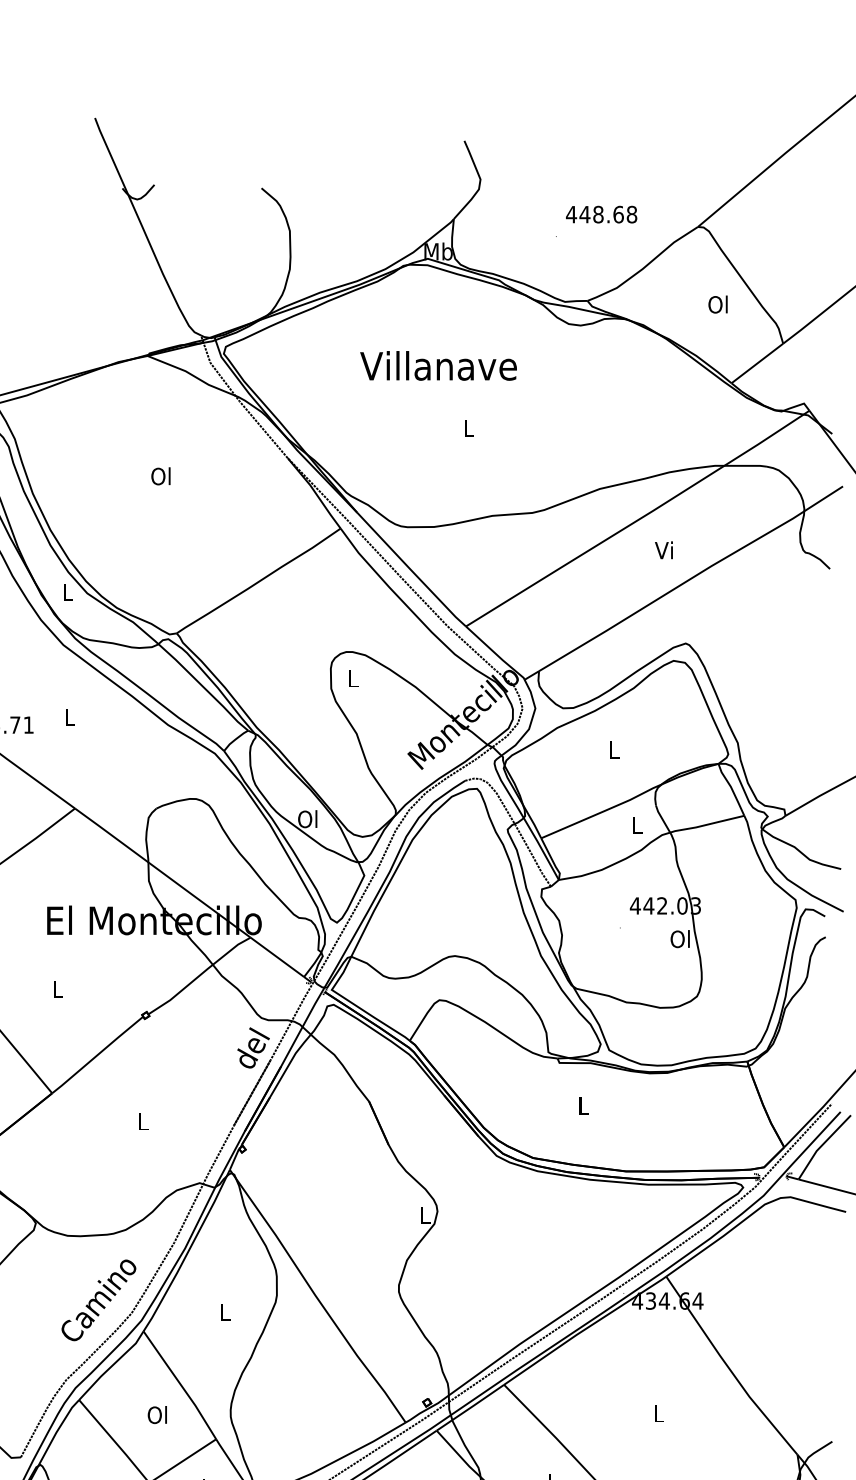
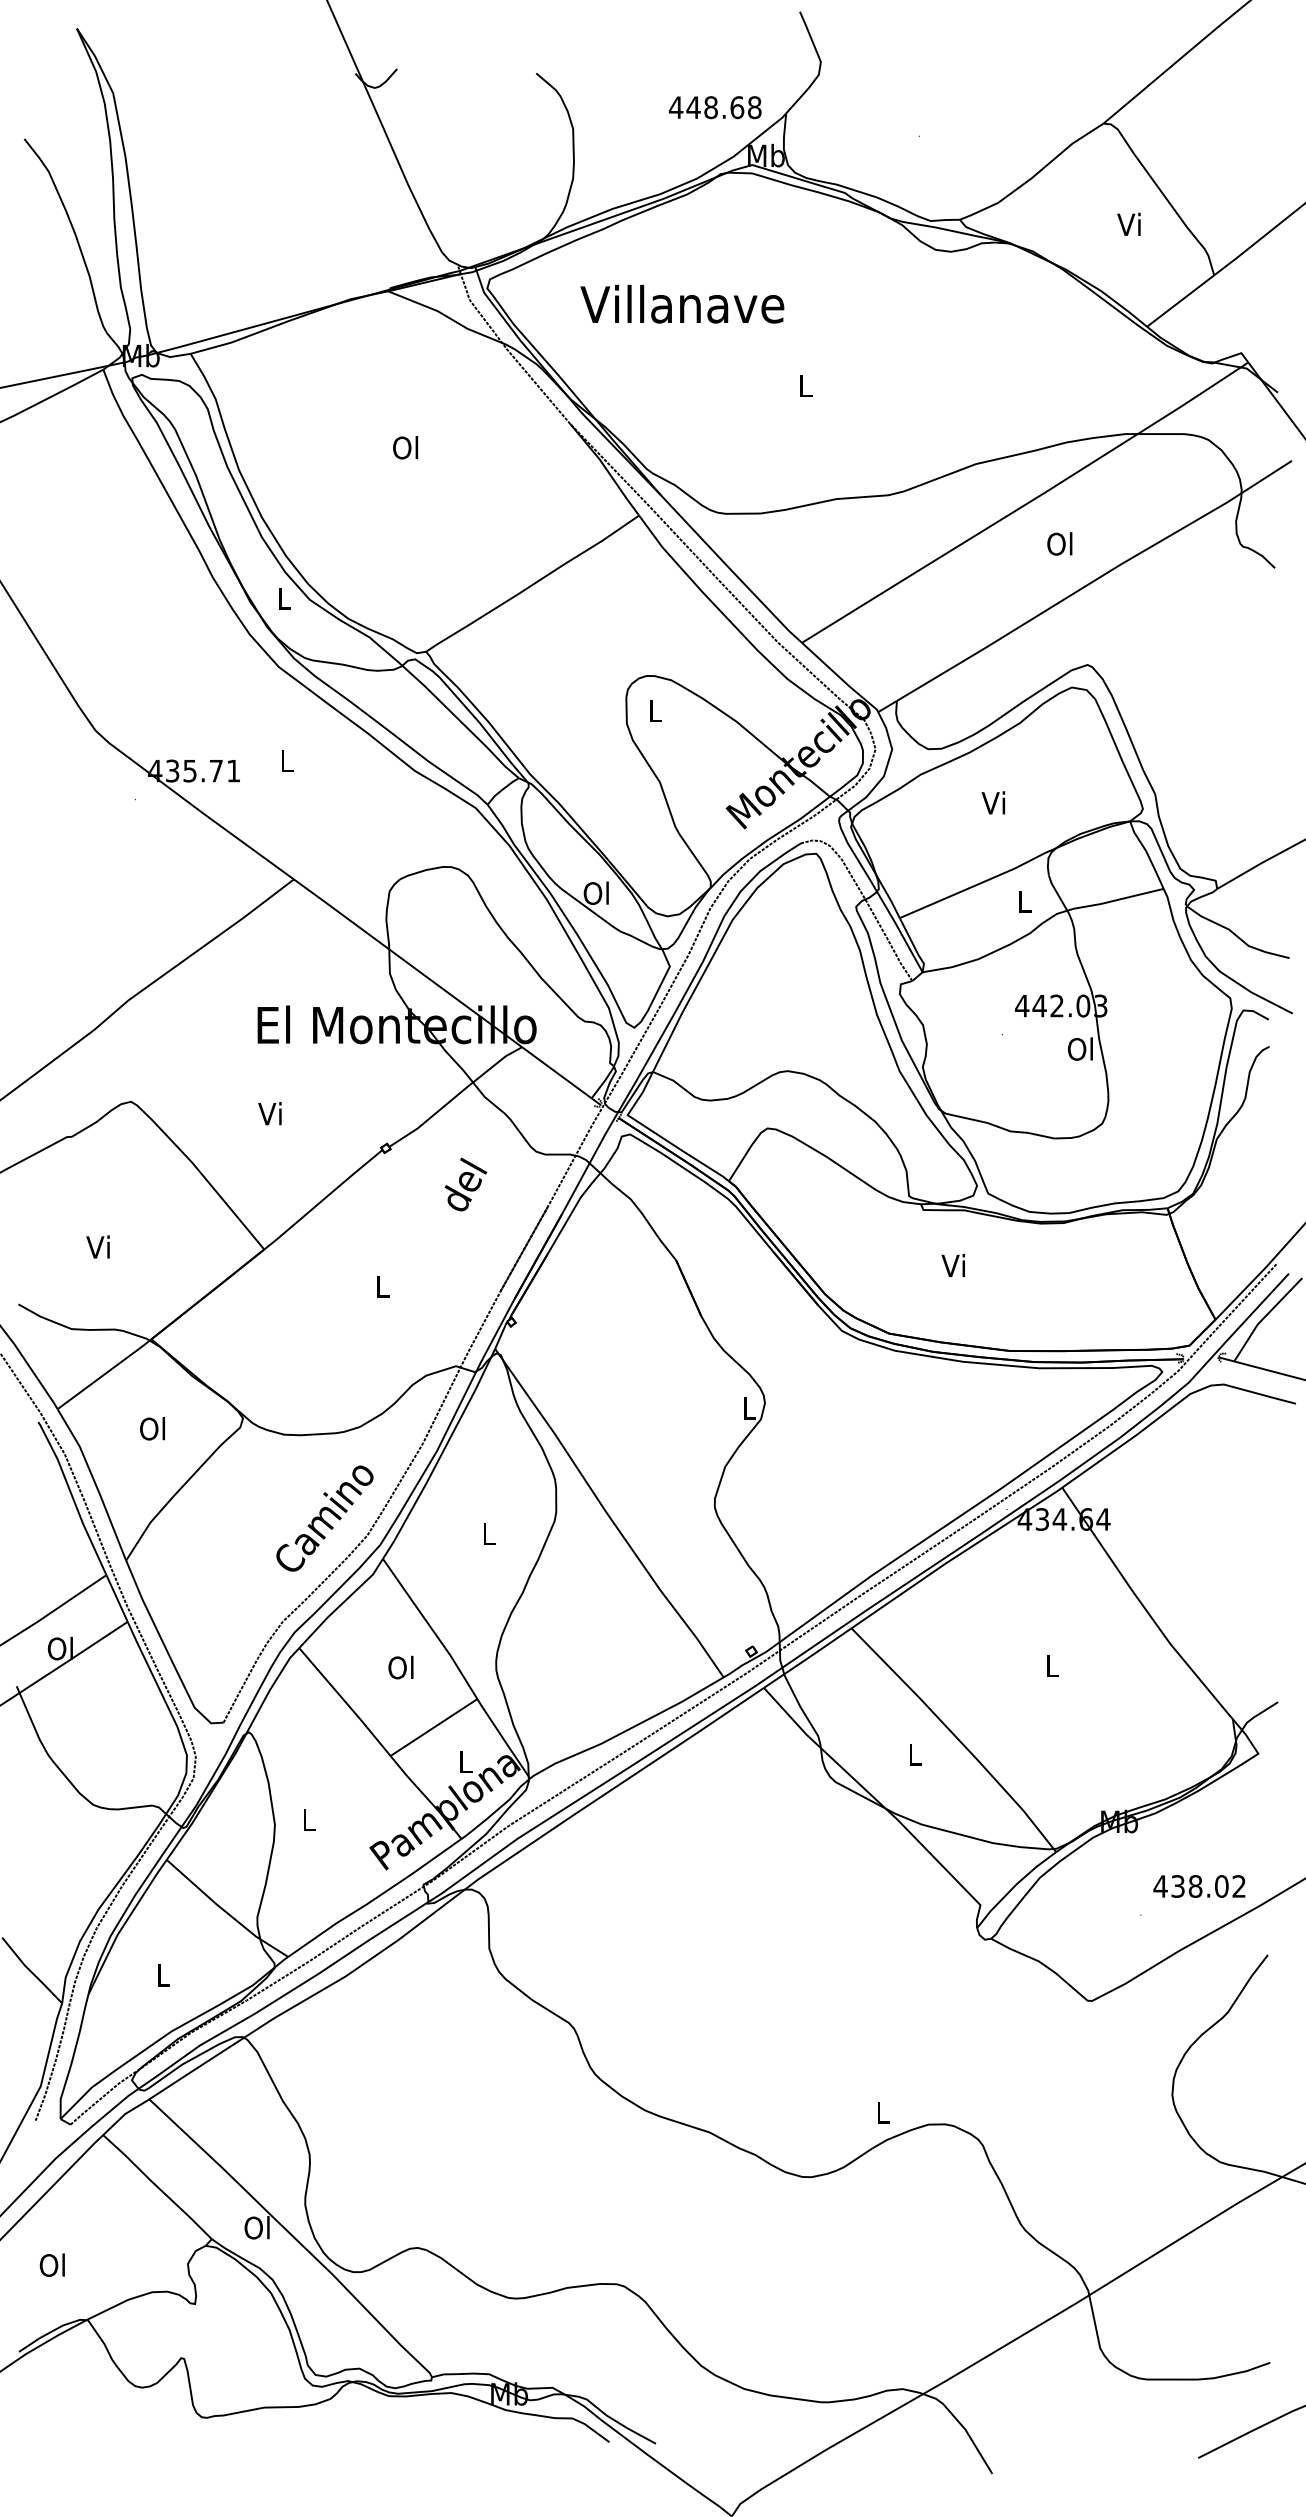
text: (601, 214) -> (714, 107), moved
text: (718, 304) -> (1129, 224), Ol -> Vi
text: (438, 366) -> (682, 304), moved
text: (664, 550) -> (1059, 543), Vi -> Ol
text: (613, 749) -> (993, 802), L -> Vi
text: (56, 988) -> (269, 1113), L -> Vi
text: (253, 1047) -> (465, 1184), moved
text: (581, 1105) -> (952, 1265), L -> Vi

